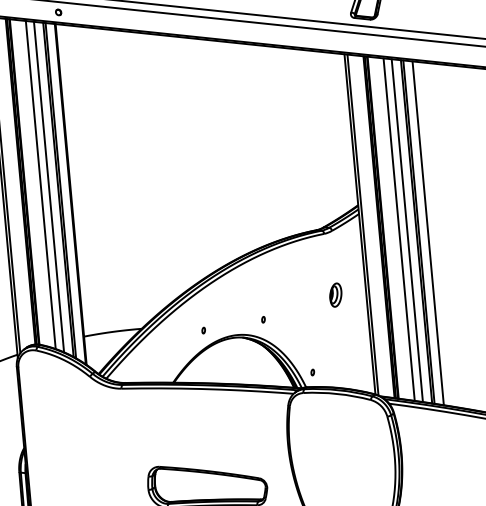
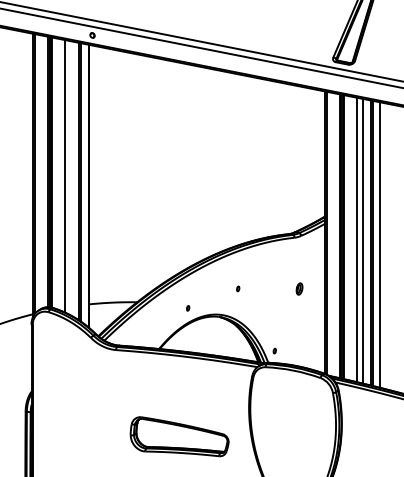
line: (49, 186) -> (71, 178), removed
part: (335, 294) -> (299, 288), size x0.6
part: (263, 319) -> (238, 288), moved

